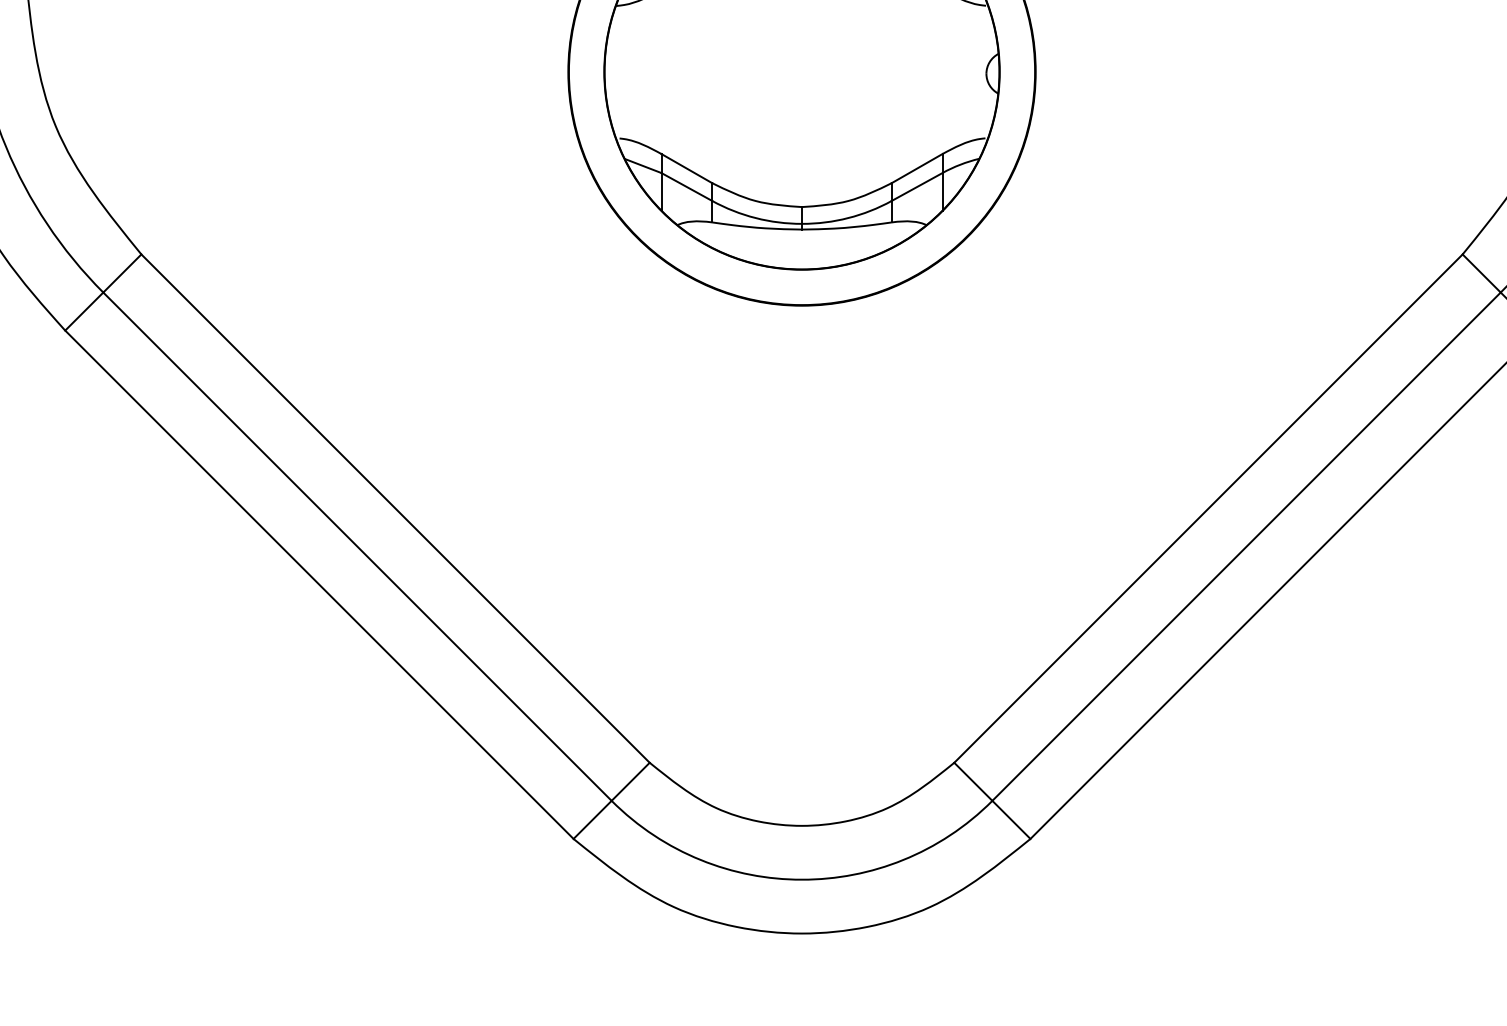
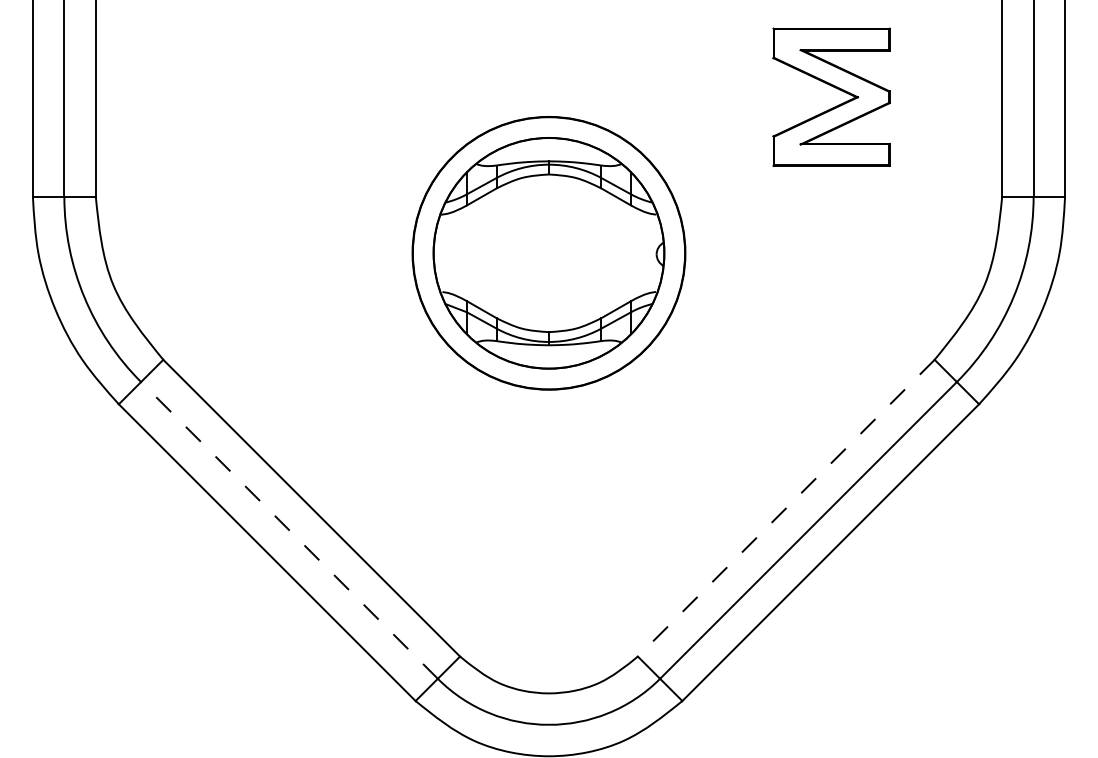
line: (1208, 509) -> (786, 508), solid -> dashed
line: (357, 546) -> (289, 530), solid -> dashed

